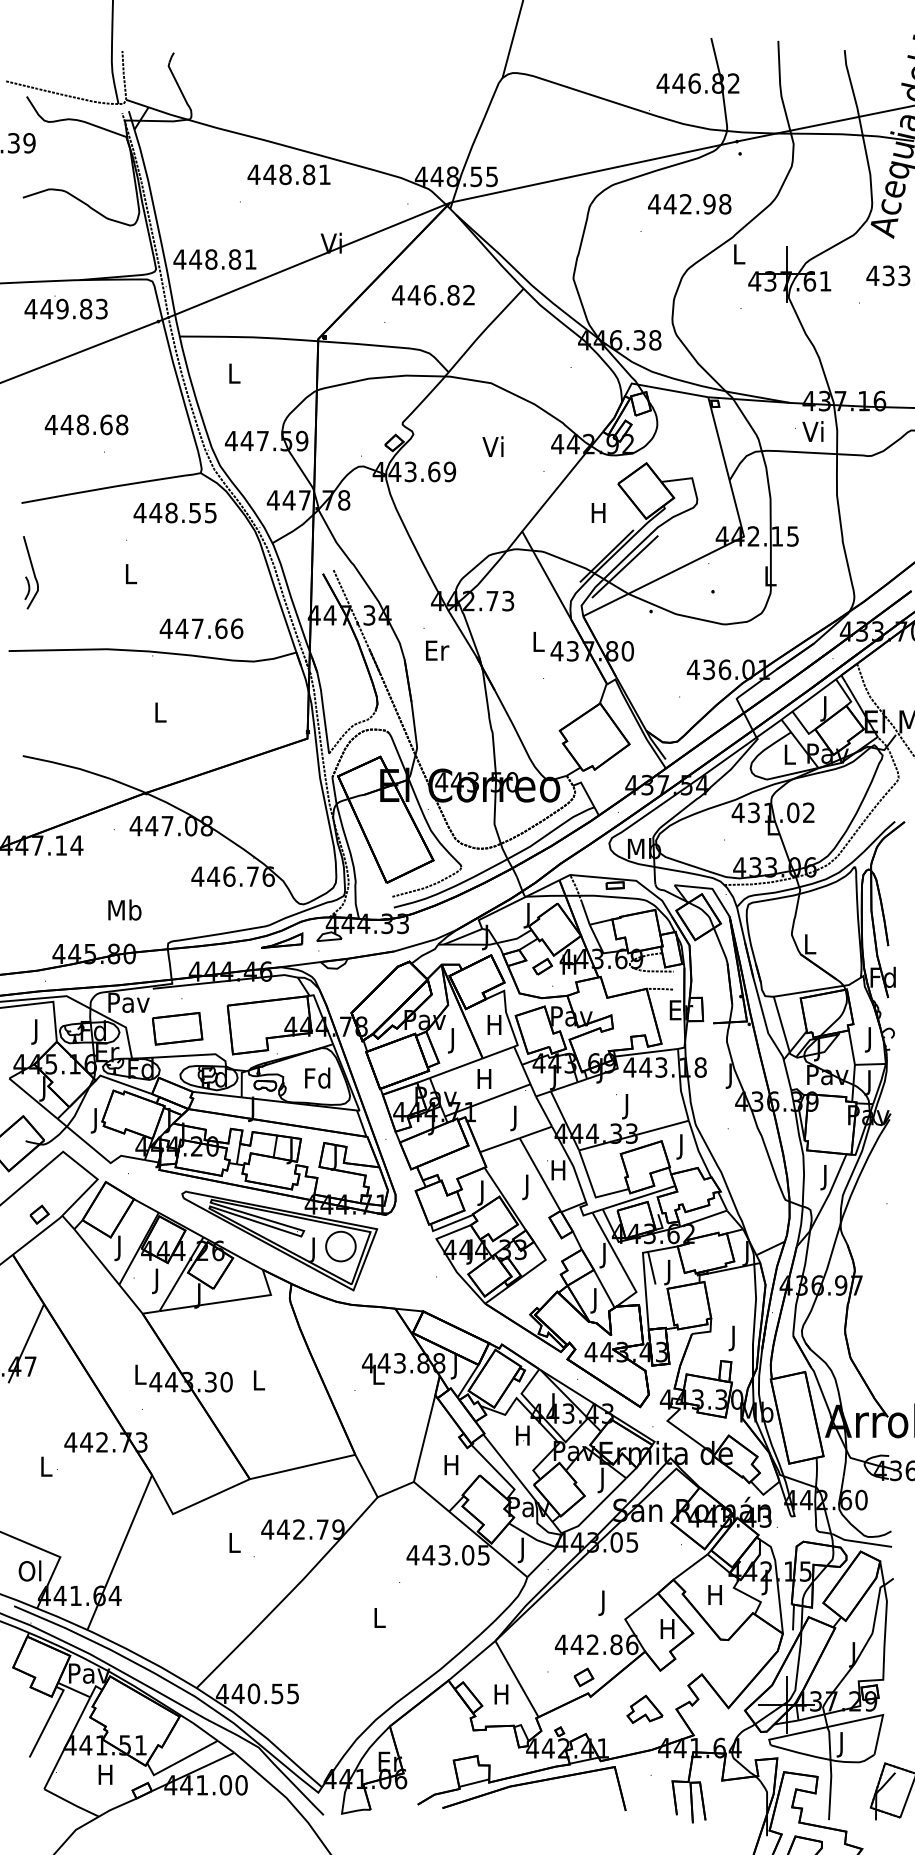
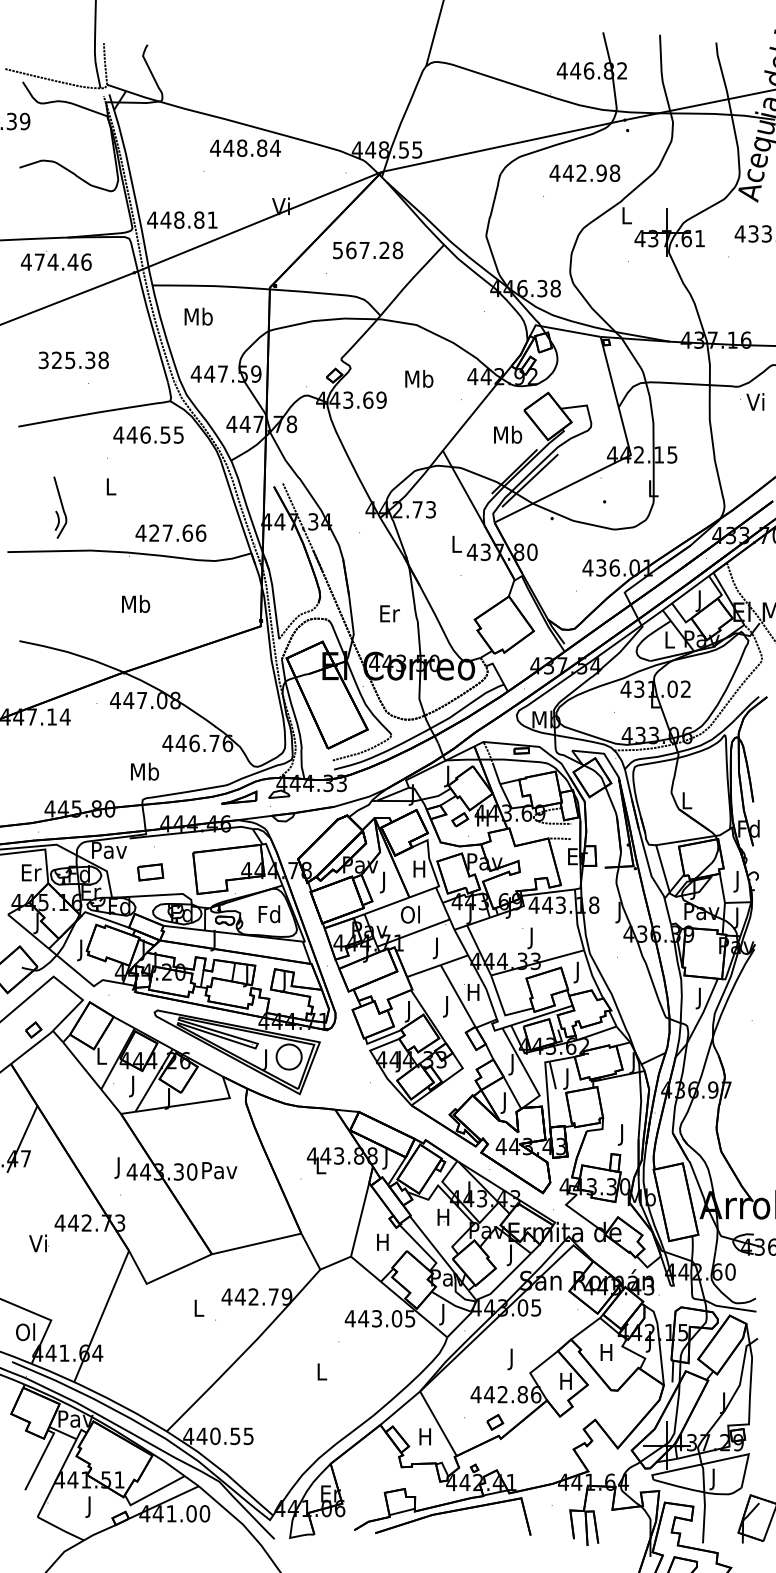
text: (324, 173) -> (275, 147), 448.81 -> 448.84
text: (433, 295) -> (367, 250), 446.82 -> 567.28
text: (73, 308) -> (62, 261), 449.83 -> 474.46
text: (234, 373) -> (198, 316), L -> Mb
text: (78, 425) -> (66, 360), 448.68 -> 325.38
text: (809, 430) -> (752, 401), moved
text: (494, 446) -> (419, 378), Vi -> Mb
text: (171, 512) -> (145, 434), 448.55 -> 446.55
text: (599, 512) -> (508, 434), H -> Mb
part: (31, 572) -> (60, 507), moved
text: (180, 627) -> (153, 532), 447.66 -> 427.66
text: (436, 650) -> (389, 613), moved
text: (160, 712) -> (136, 604), L -> Mb
text: (124, 909) -> (144, 771), moved
part: (177, 1028) -> (150, 872), size x0.6
text: (37, 1031) -> (31, 874), J -> Er
text: (484, 1078) -> (410, 914), H -> Ol
text: (119, 1248) -> (101, 1058), J -> L
text: (140, 1376) -> (119, 1167), L -> J
text: (258, 1380) -> (219, 1170), L -> Pav
text: (44, 1466) -> (37, 1243), L -> Vi
part: (644, 1709) -> (546, 1449), removed
text: (105, 1776) -> (89, 1506), H -> J

